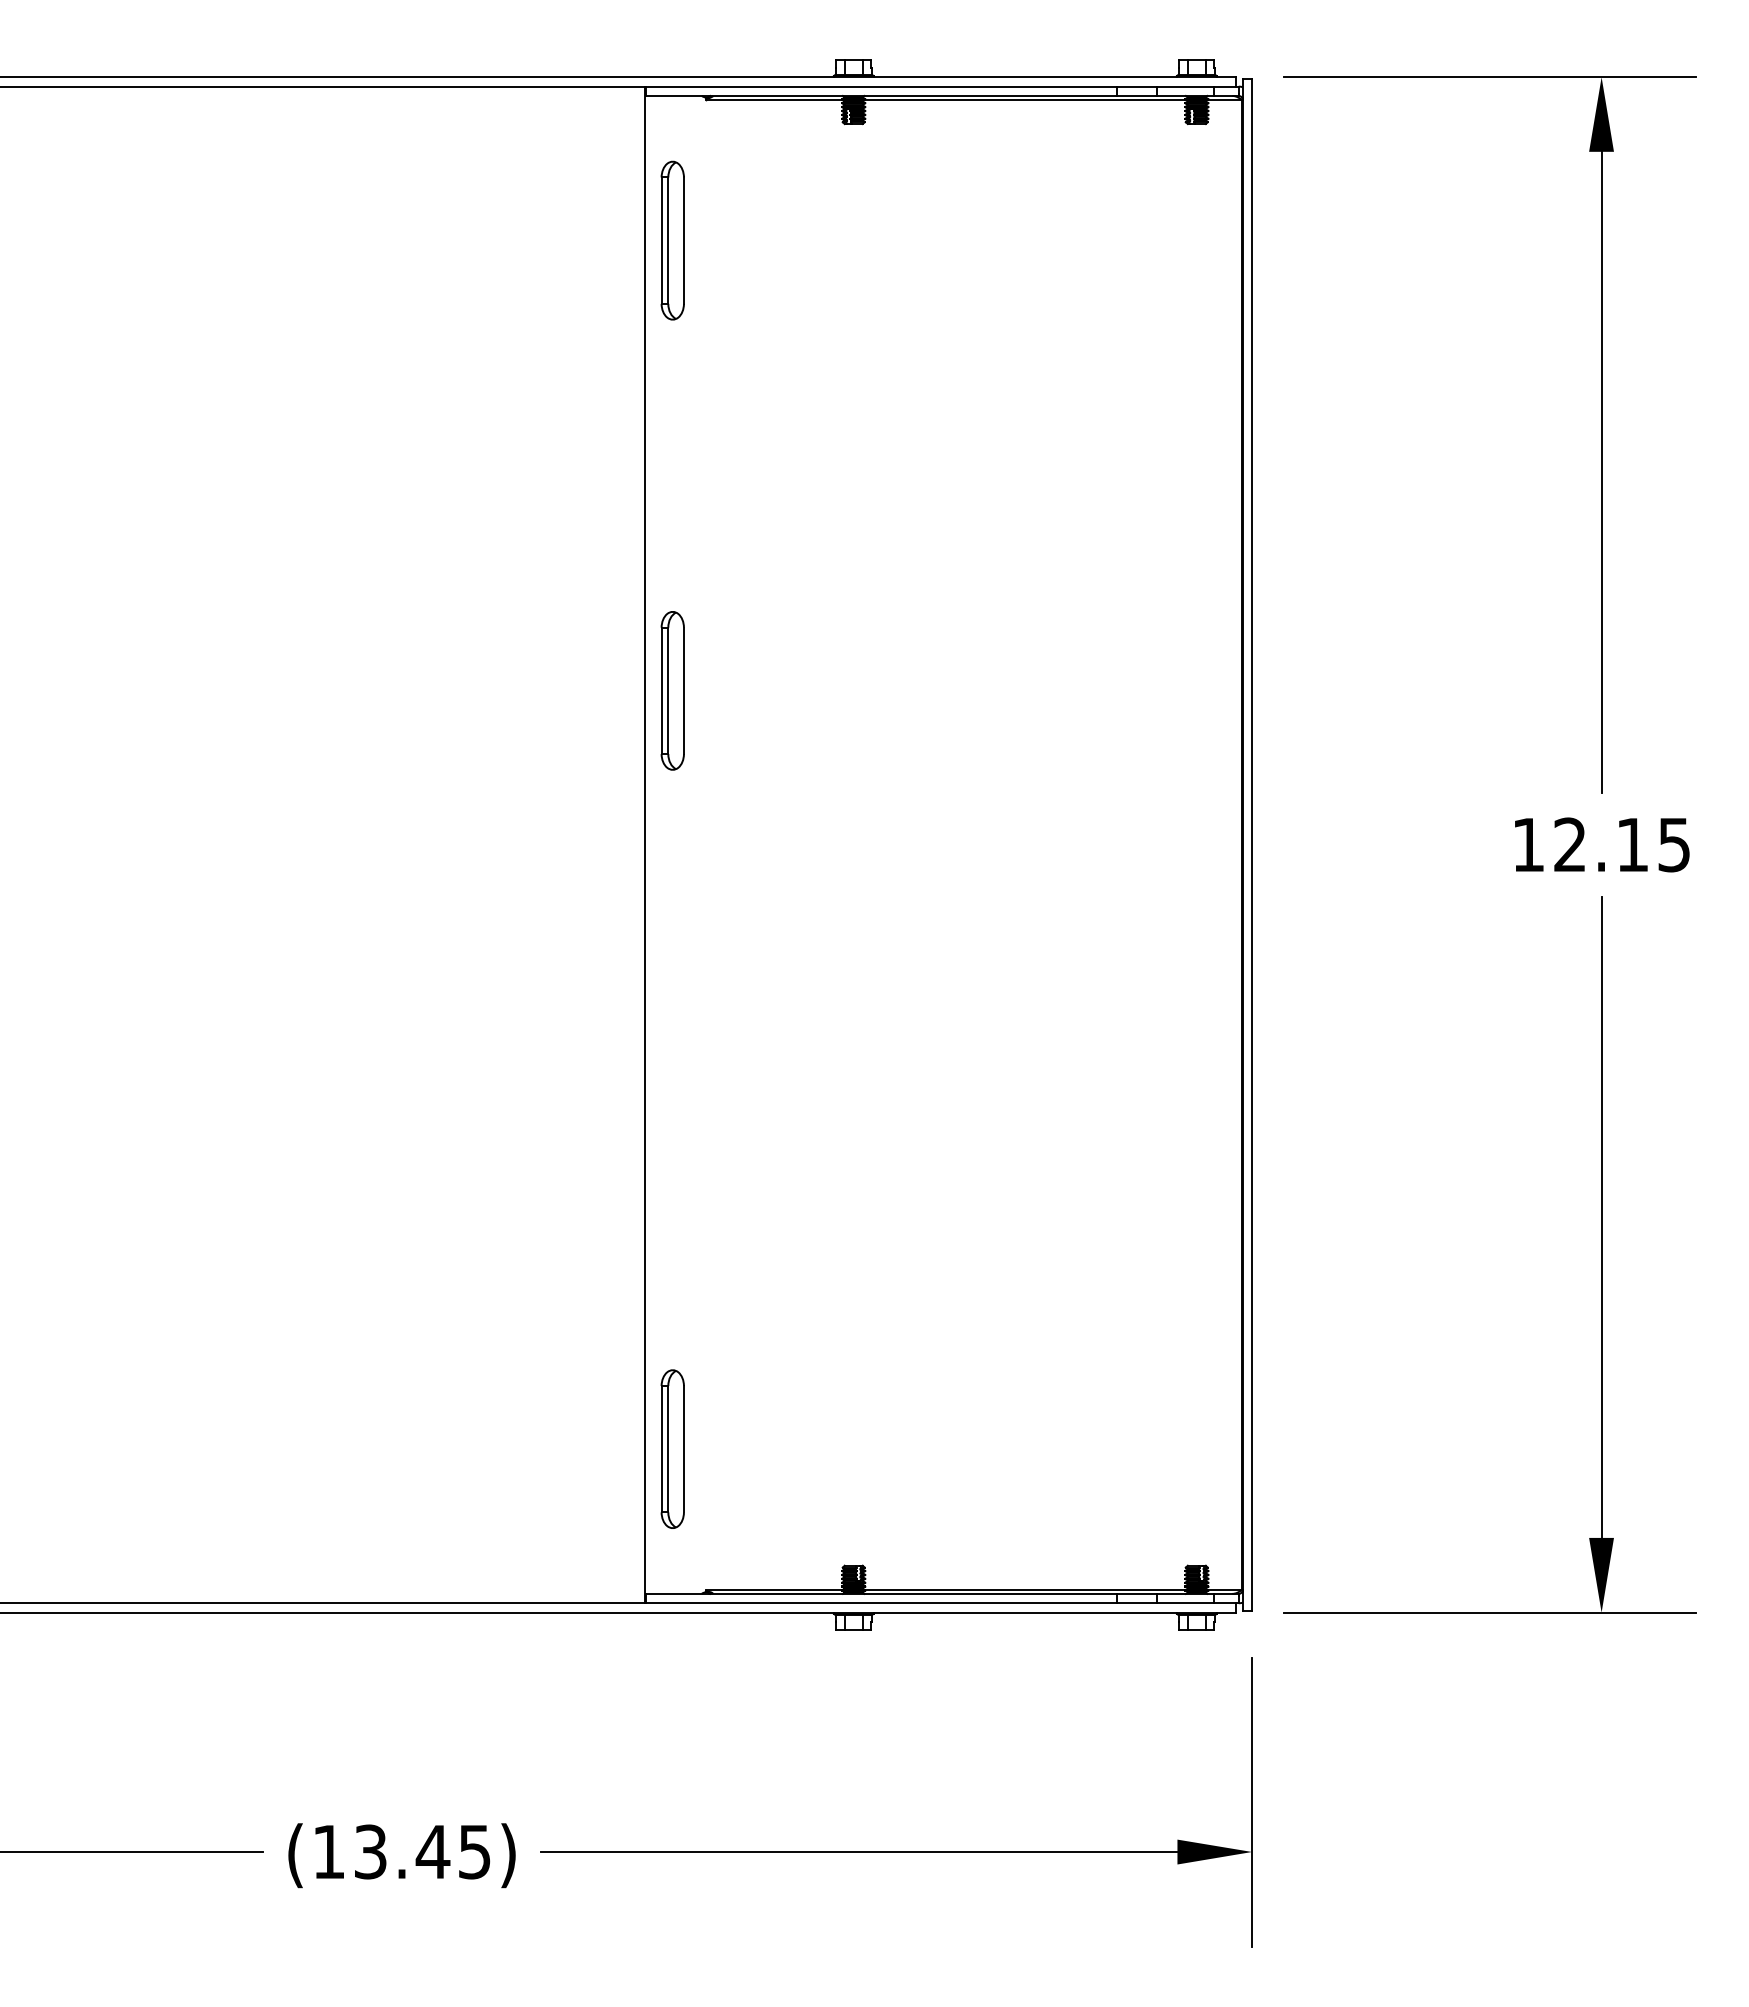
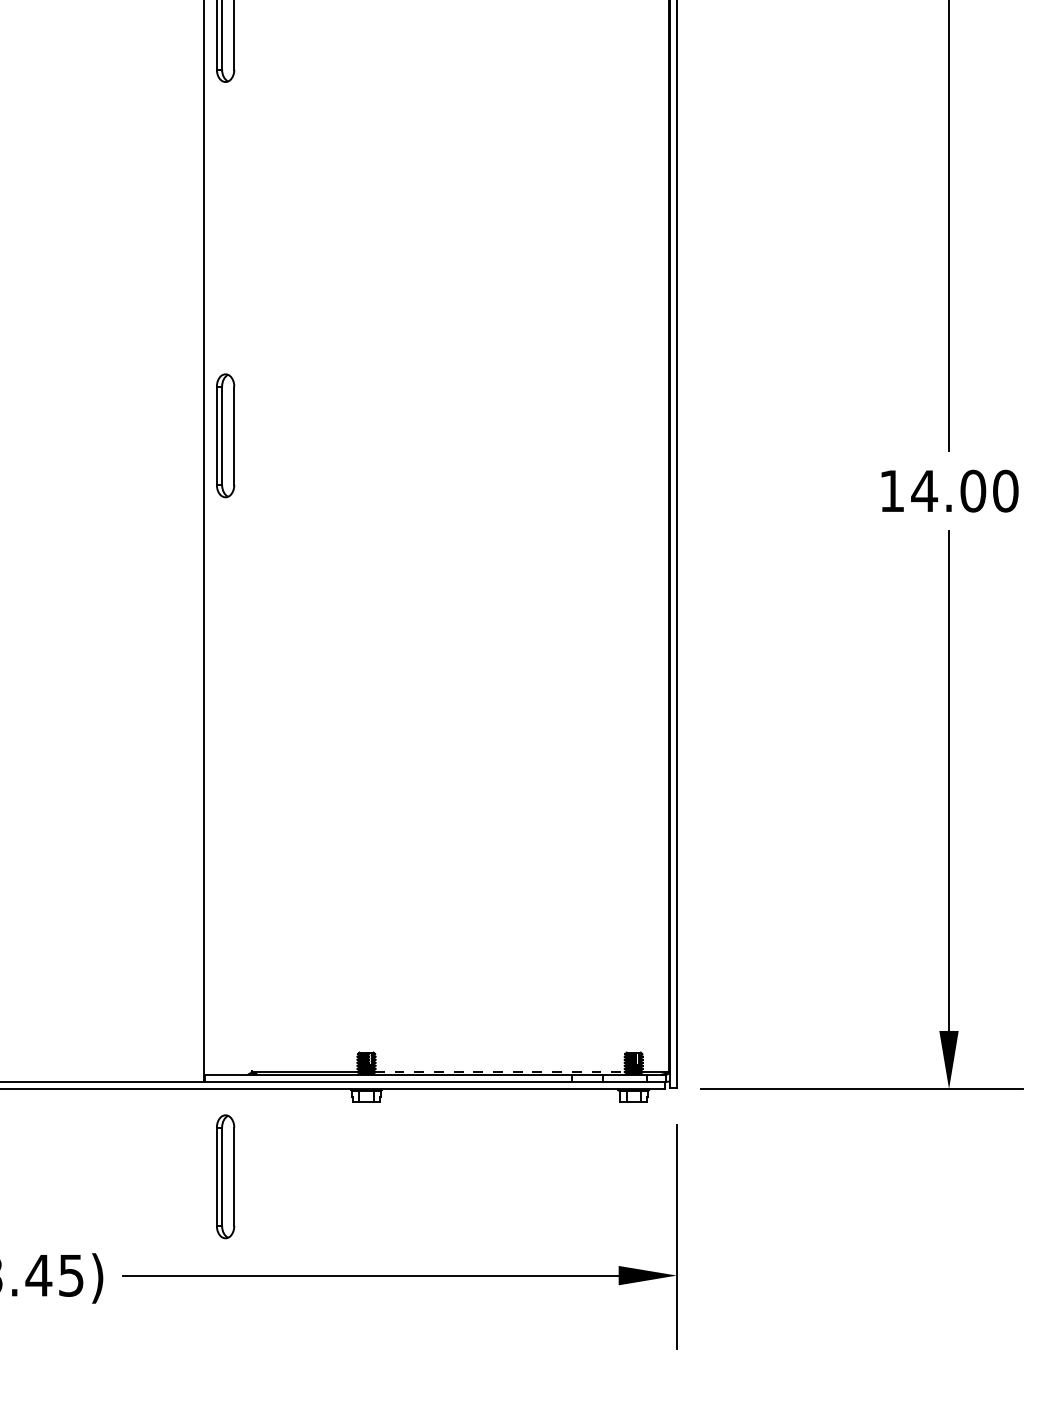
part: (672, 690) -> (225, 435), moved
text: (1621, 844) -> (964, 490), 12.15 -> 14.00
part: (672, 1448) -> (225, 1176), moved
line: (1025, 1589) -> (500, 1071), solid -> dashed

